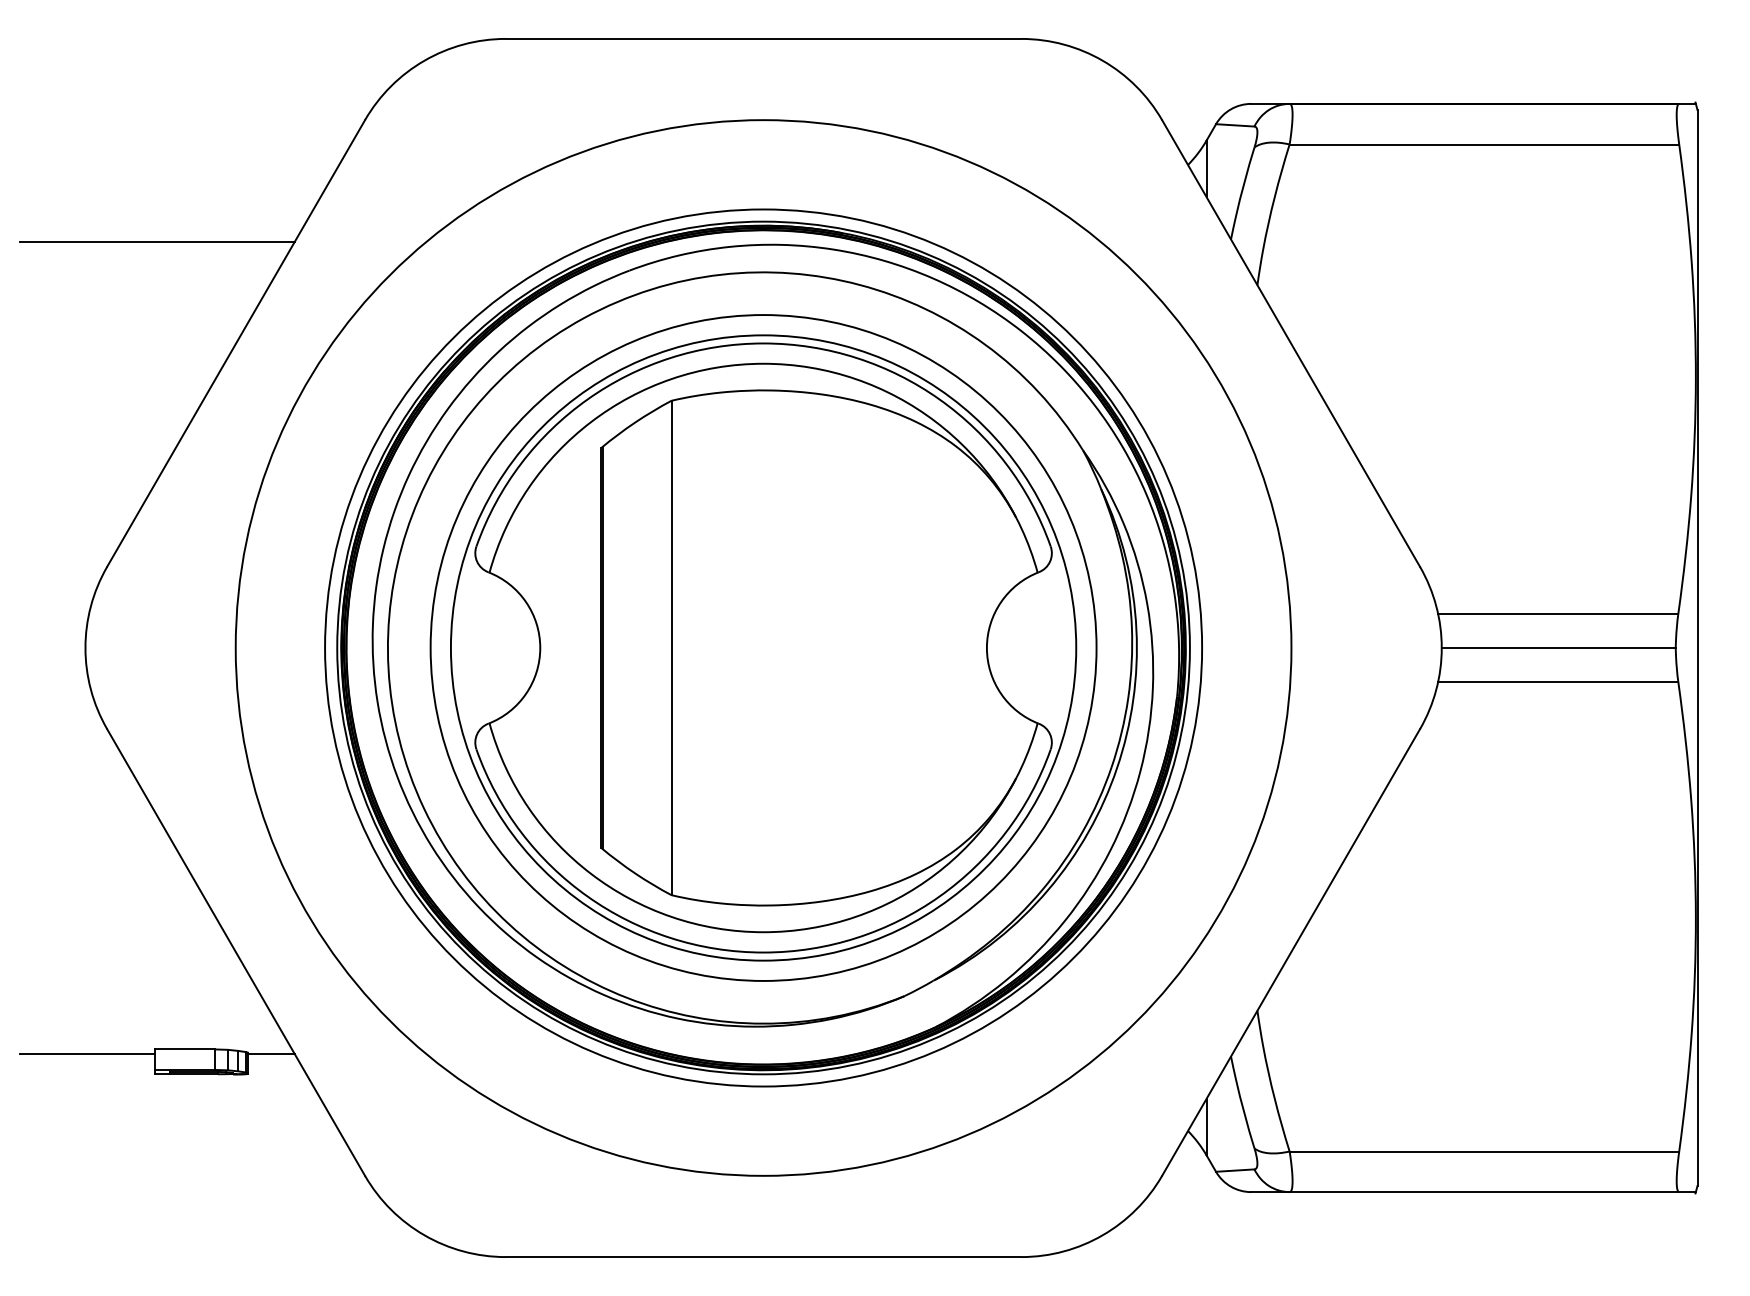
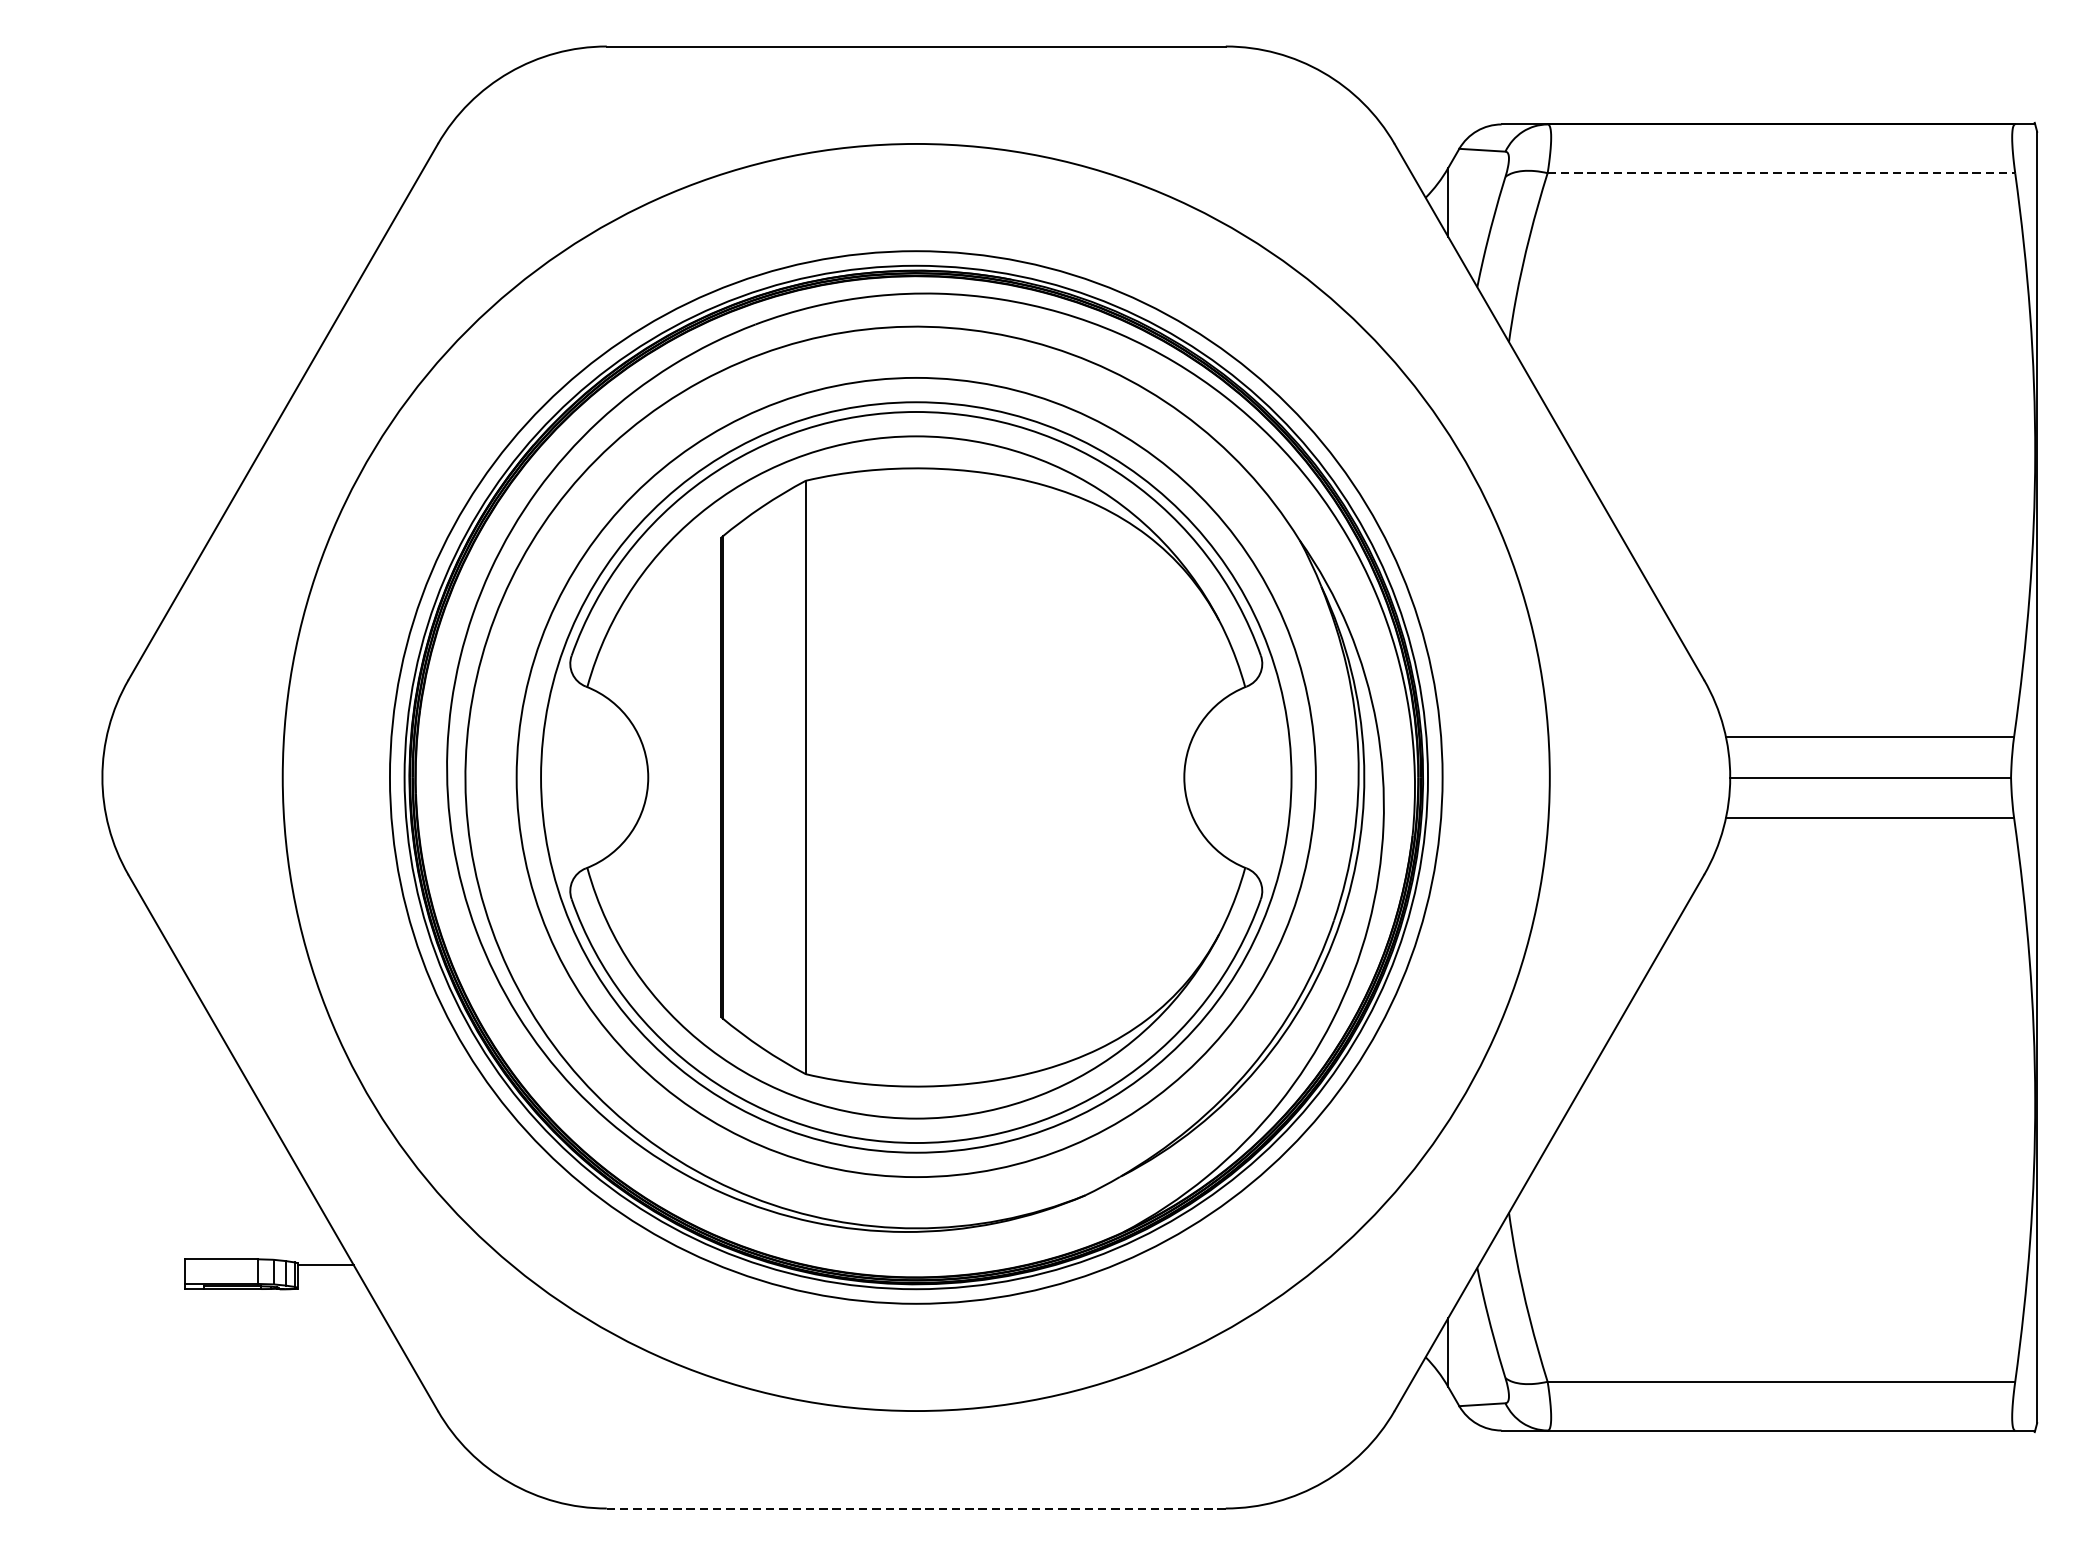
line: (1484, 144) -> (1781, 173), solid -> dashed
line: (156, 241) -> (187, 289), removed
line: (86, 1054) -> (103, 1265), removed
line: (763, 1257) -> (916, 1509), solid -> dashed

